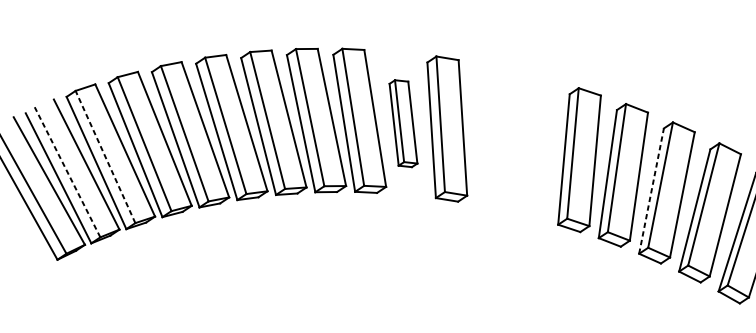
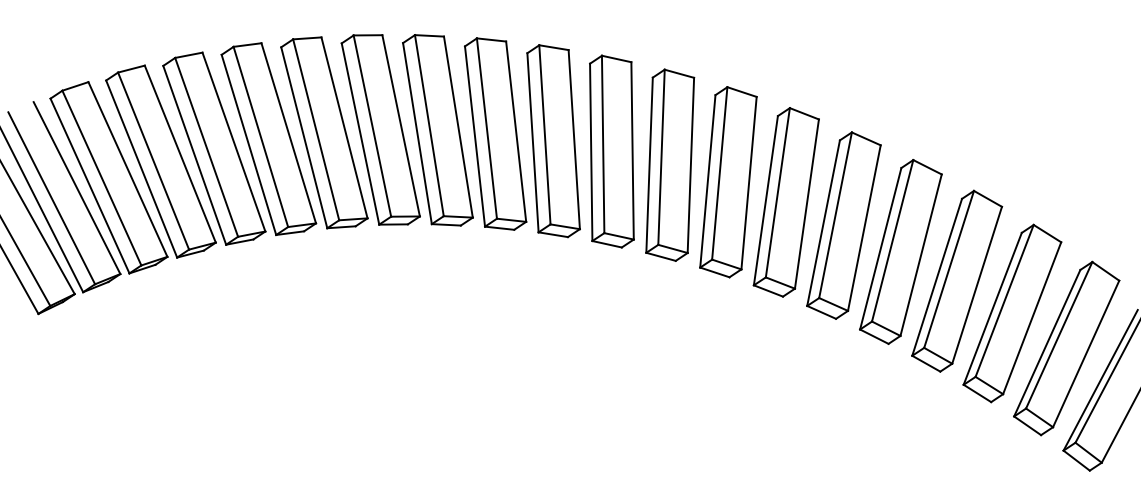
part: (403, 123) -> (495, 133), size x1.67
part: (491, 136) -> (611, 151), added
part: (535, 146) -> (670, 164), added
line: (105, 157) -> (101, 178), dashed -> solid
line: (67, 171) -> (51, 197), dashed -> solid
line: (651, 190) -> (823, 222), dashed -> solid

